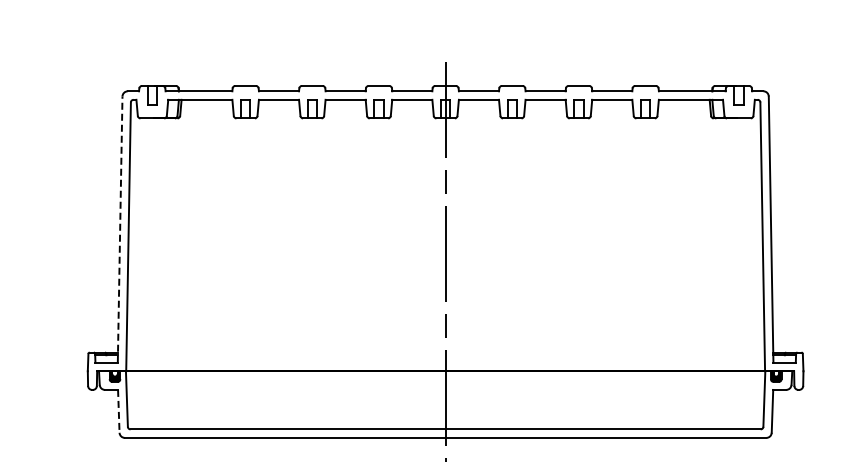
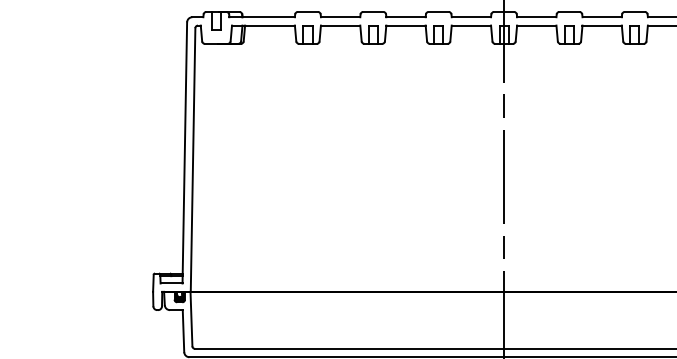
line: (120, 229) -> (185, 152), dashed -> solid
line: (118, 411) -> (183, 331), dashed -> solid

